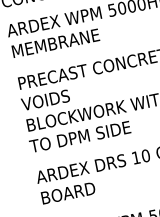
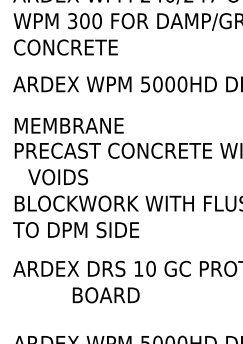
text: (55, 43) -> (68, 125), moved
text: (45, 100) -> (57, 177), moved
text: (67, 193) -> (105, 295), moved

